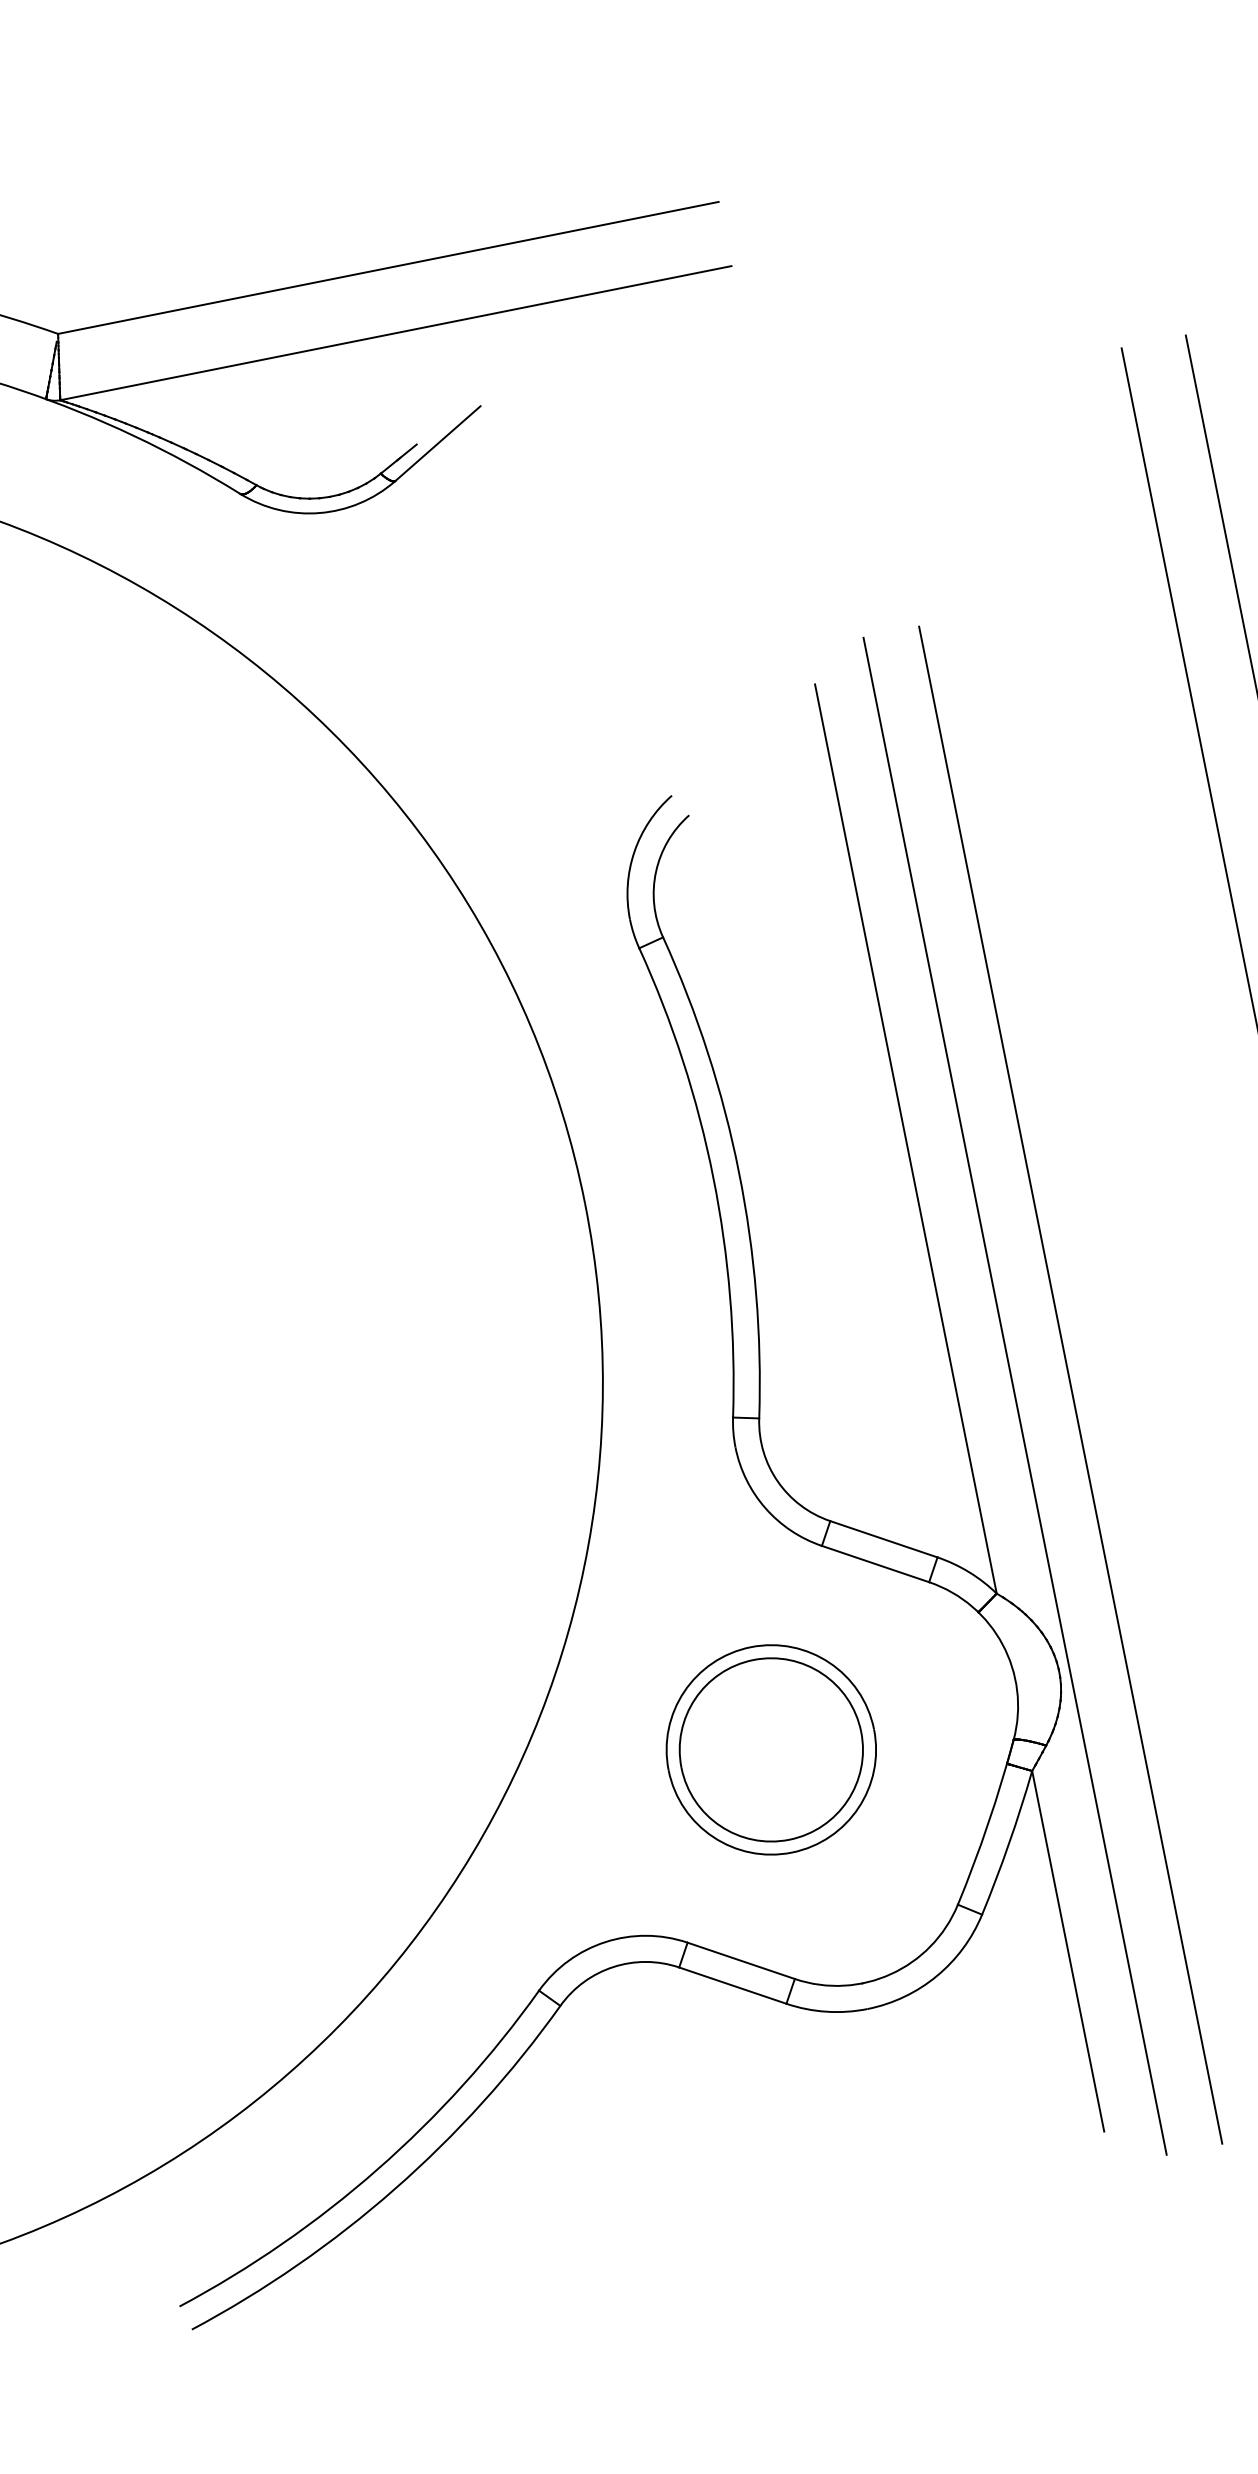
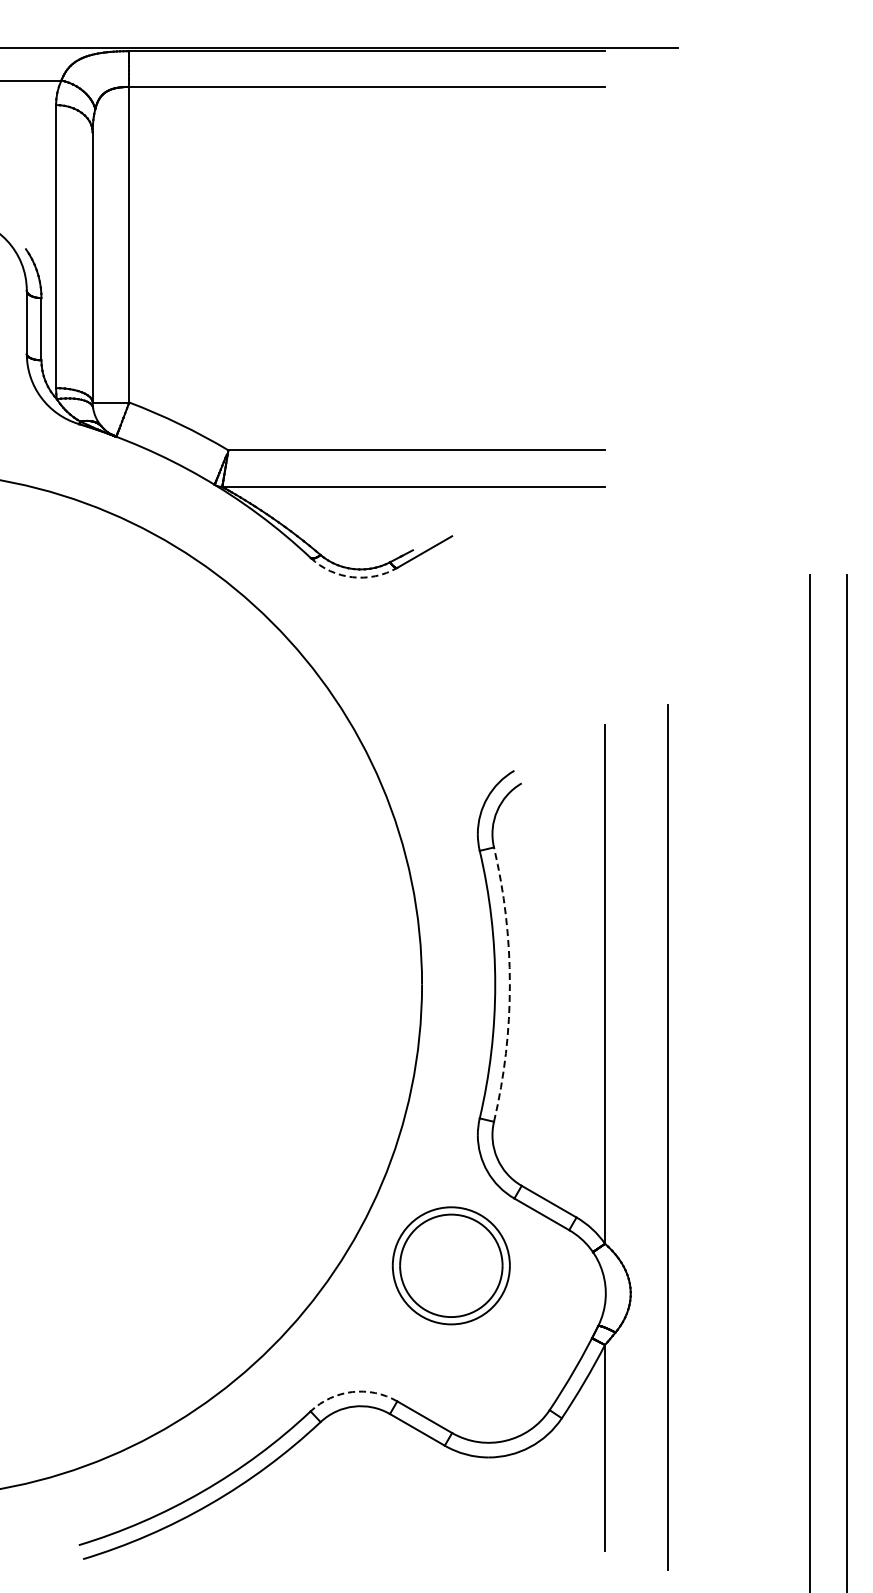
arc: (320, 513) -> (352, 577), solid -> dashed
arc: (738, 1172) -> (509, 984), solid -> dashed
line: (1014, 1396) -> (636, 1137), removed
part: (769, 1749) -> (450, 1265), moved
arc: (605, 1942) -> (352, 1392), solid -> dashed

